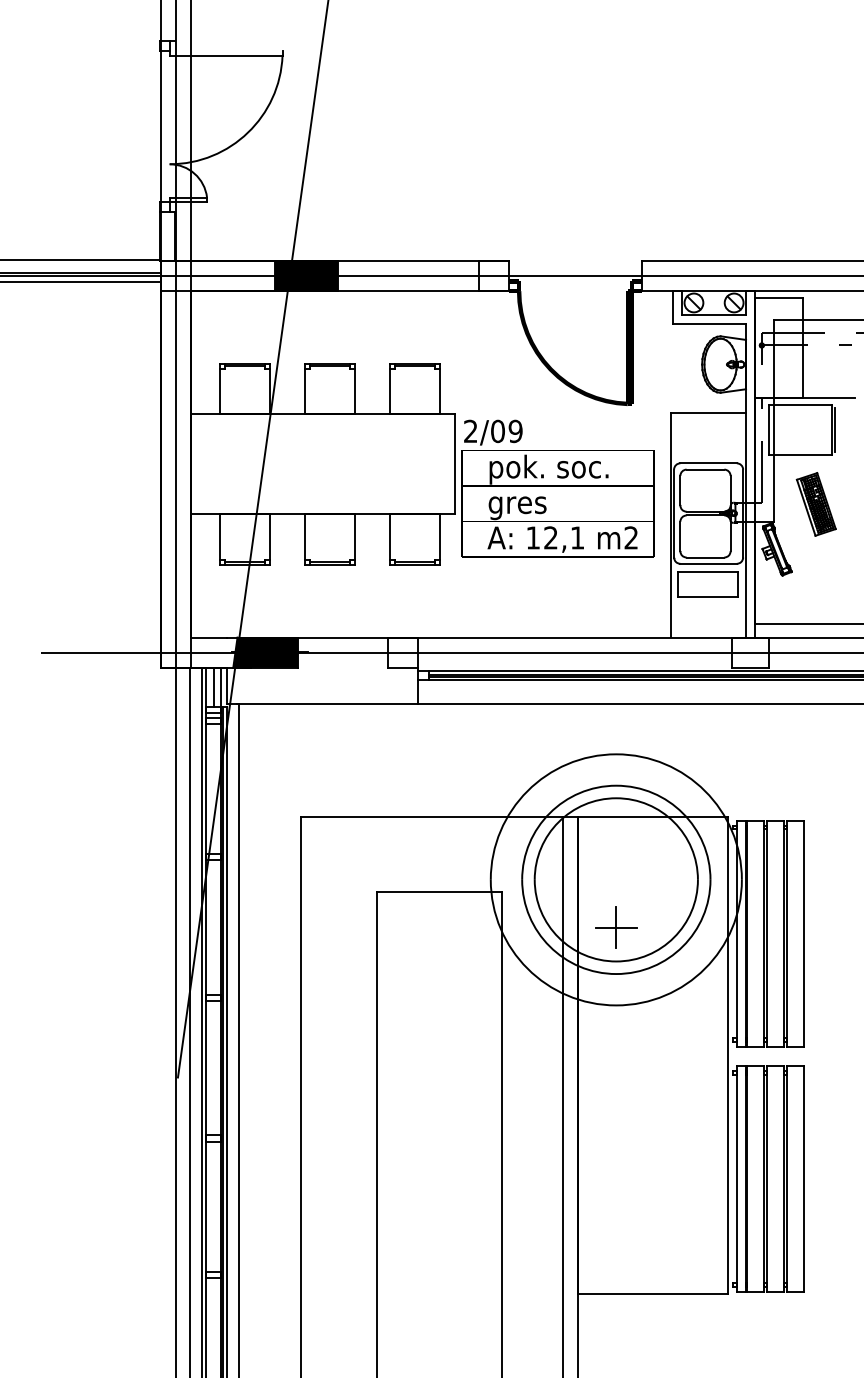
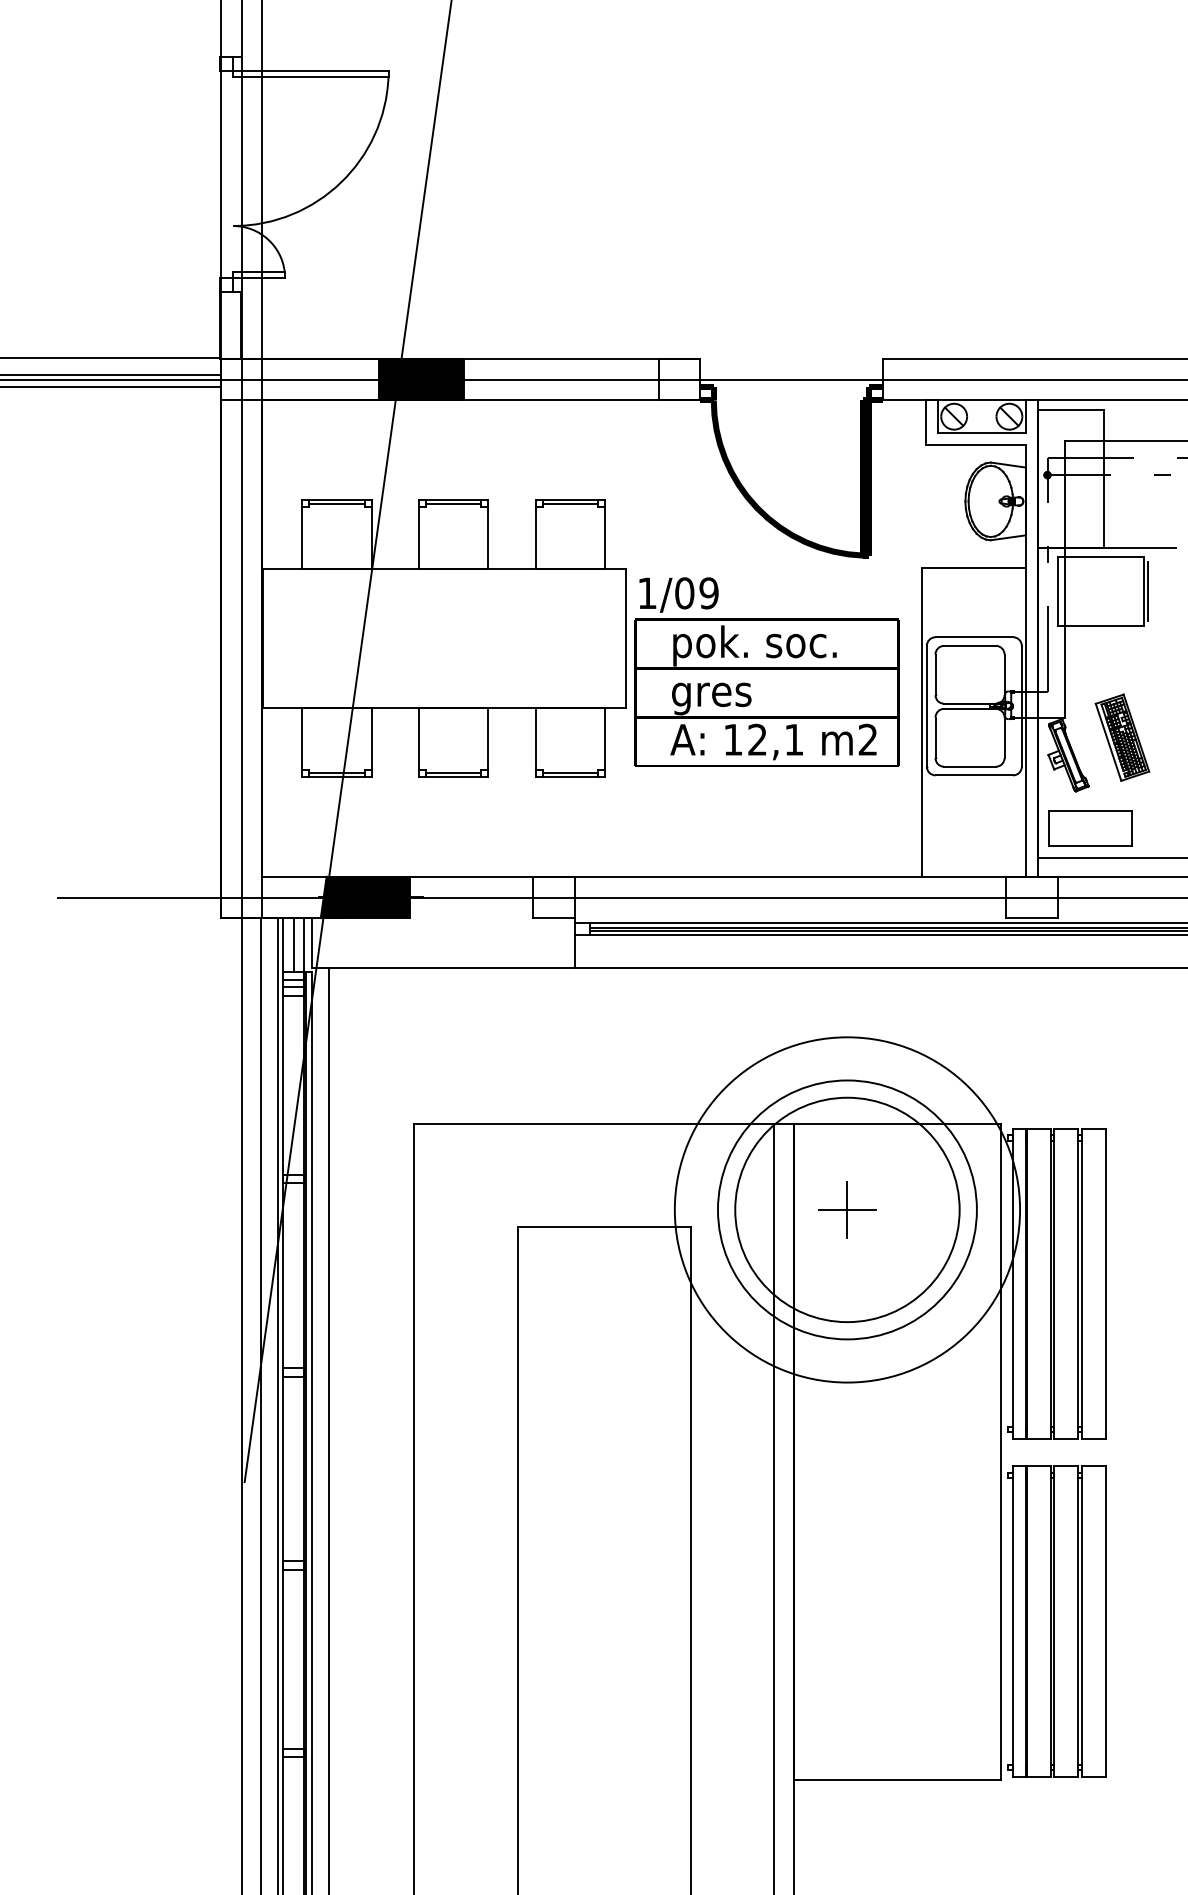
line: (225, 51) -> (310, 70), added
text: (470, 430) -> (647, 592), 2/09 -> 1/09
part: (816, 504) -> (1122, 737), moved
part: (708, 584) -> (1090, 828), moved
part: (616, 927) -> (847, 1209), moved

